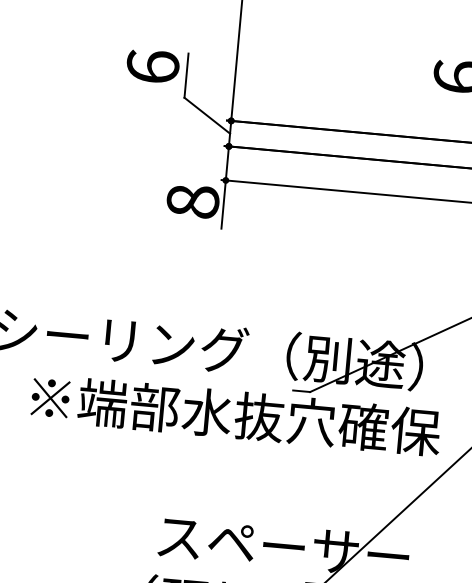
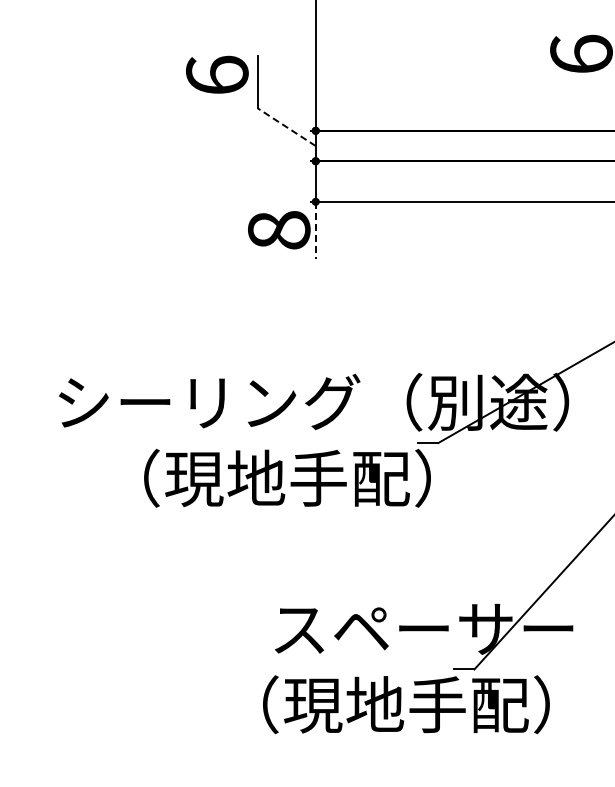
line: (206, 115) -> (286, 127), solid -> dashed
line: (223, 204) -> (315, 230), solid -> dashed
text: (236, 414) -> (353, 477), ※端部水抜穴確保 -> （現地手配）

